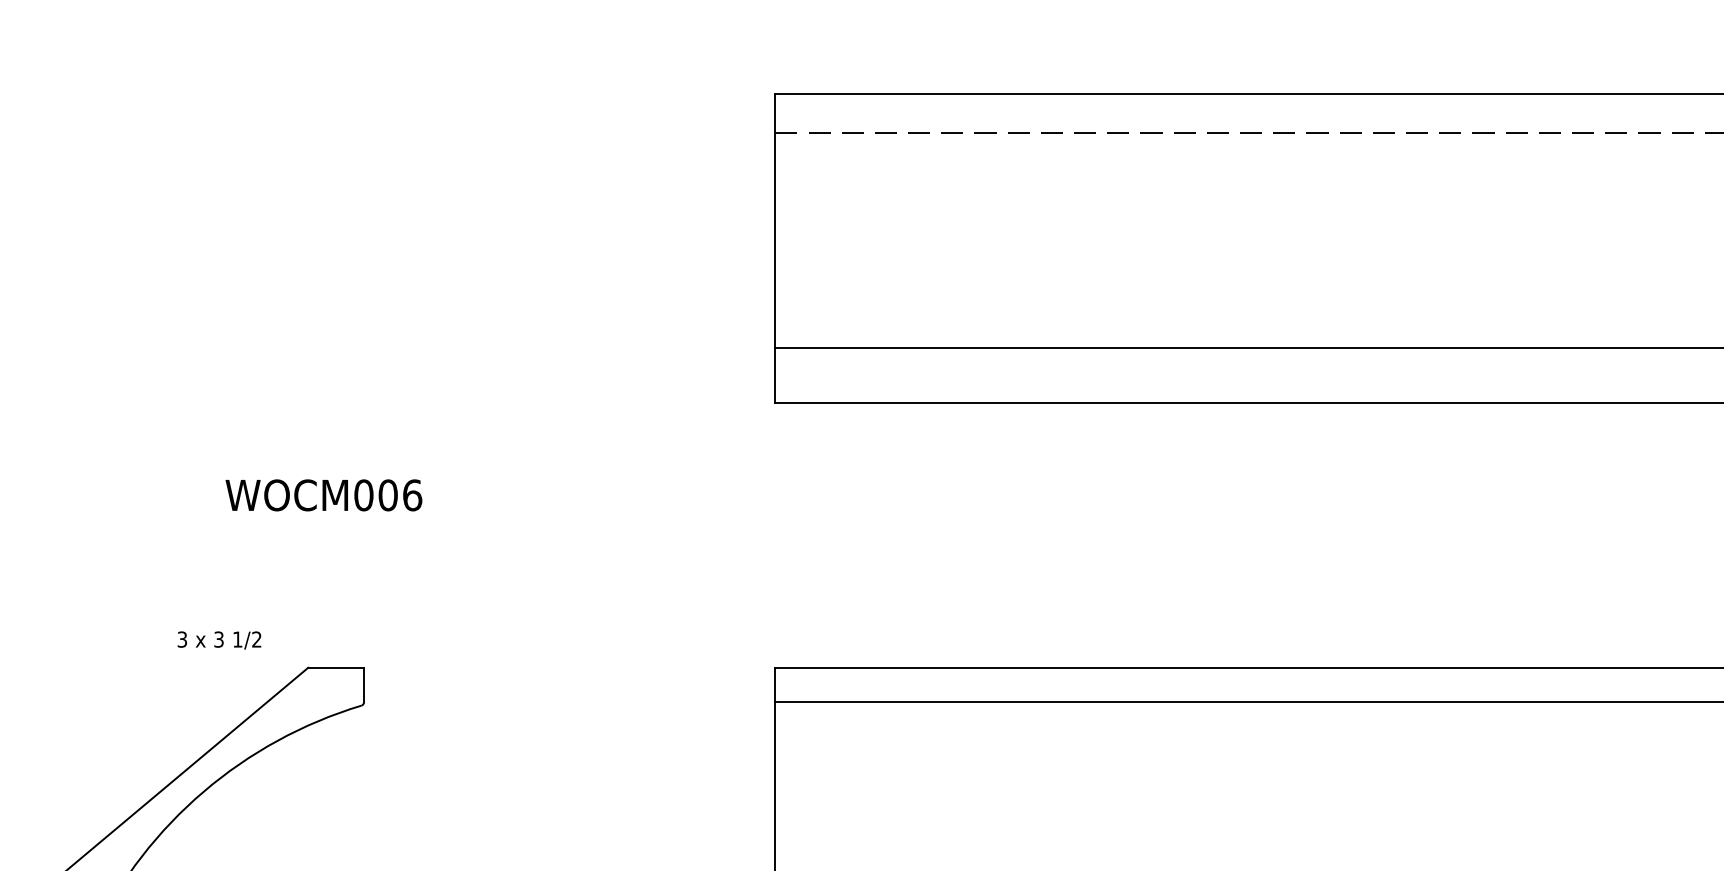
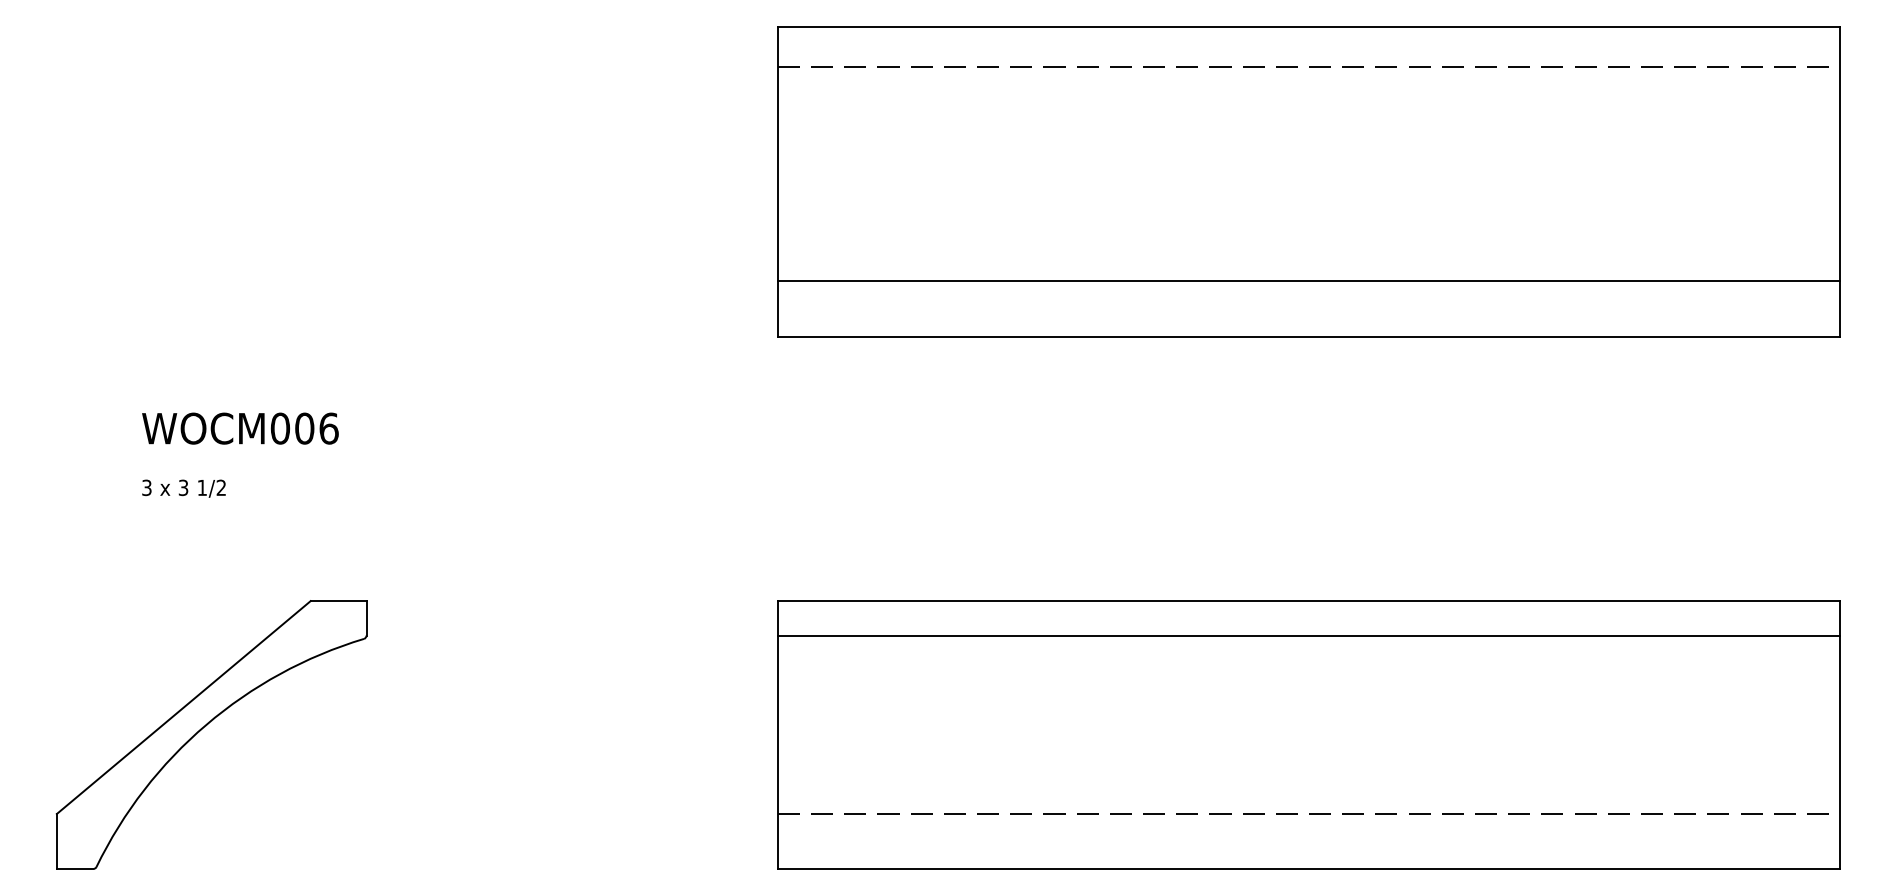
text: (323, 495) -> (240, 428), moved
text: (218, 640) -> (183, 488), moved

